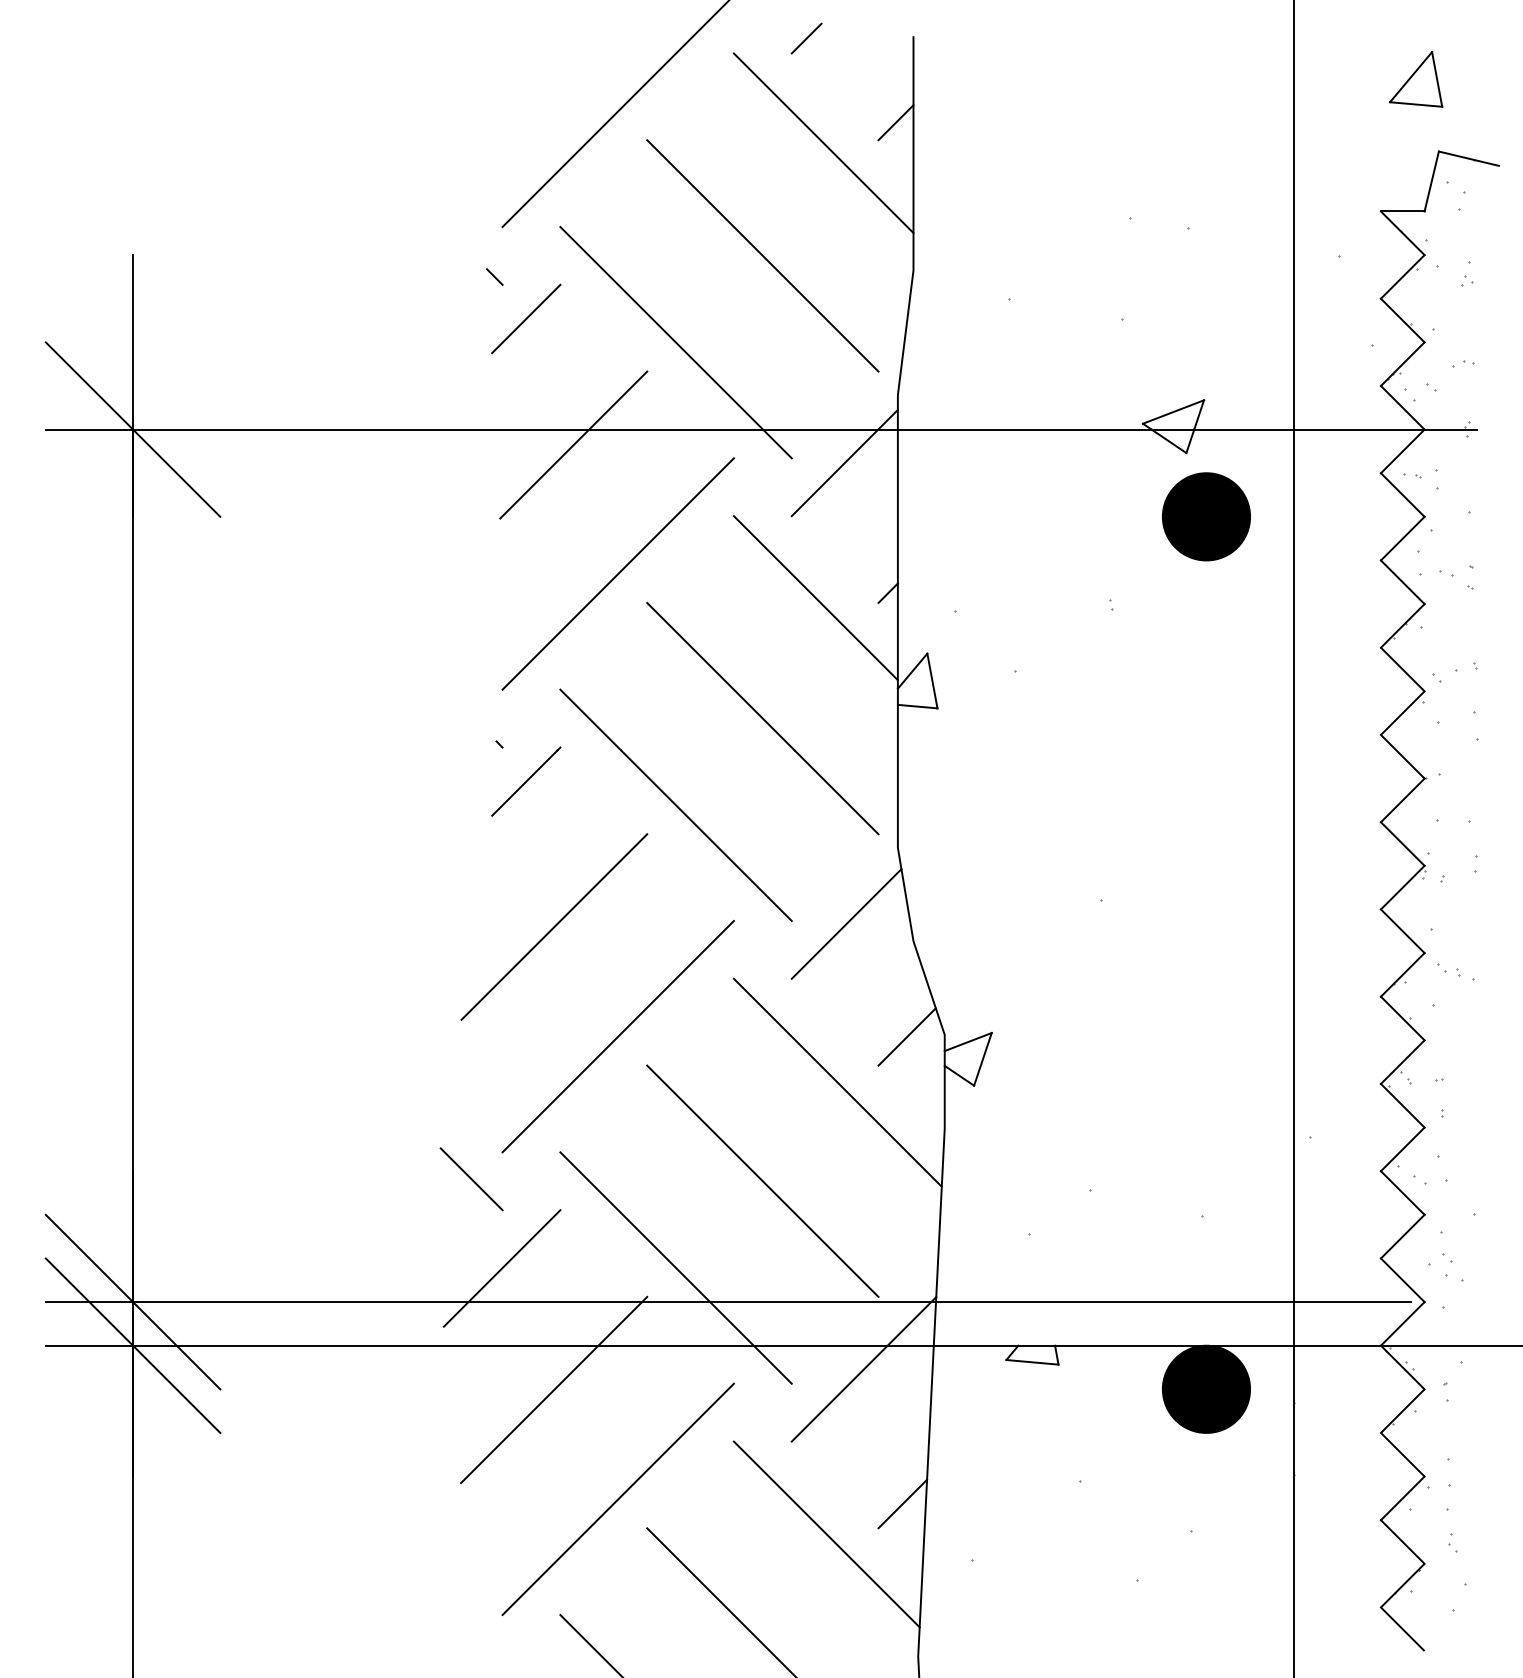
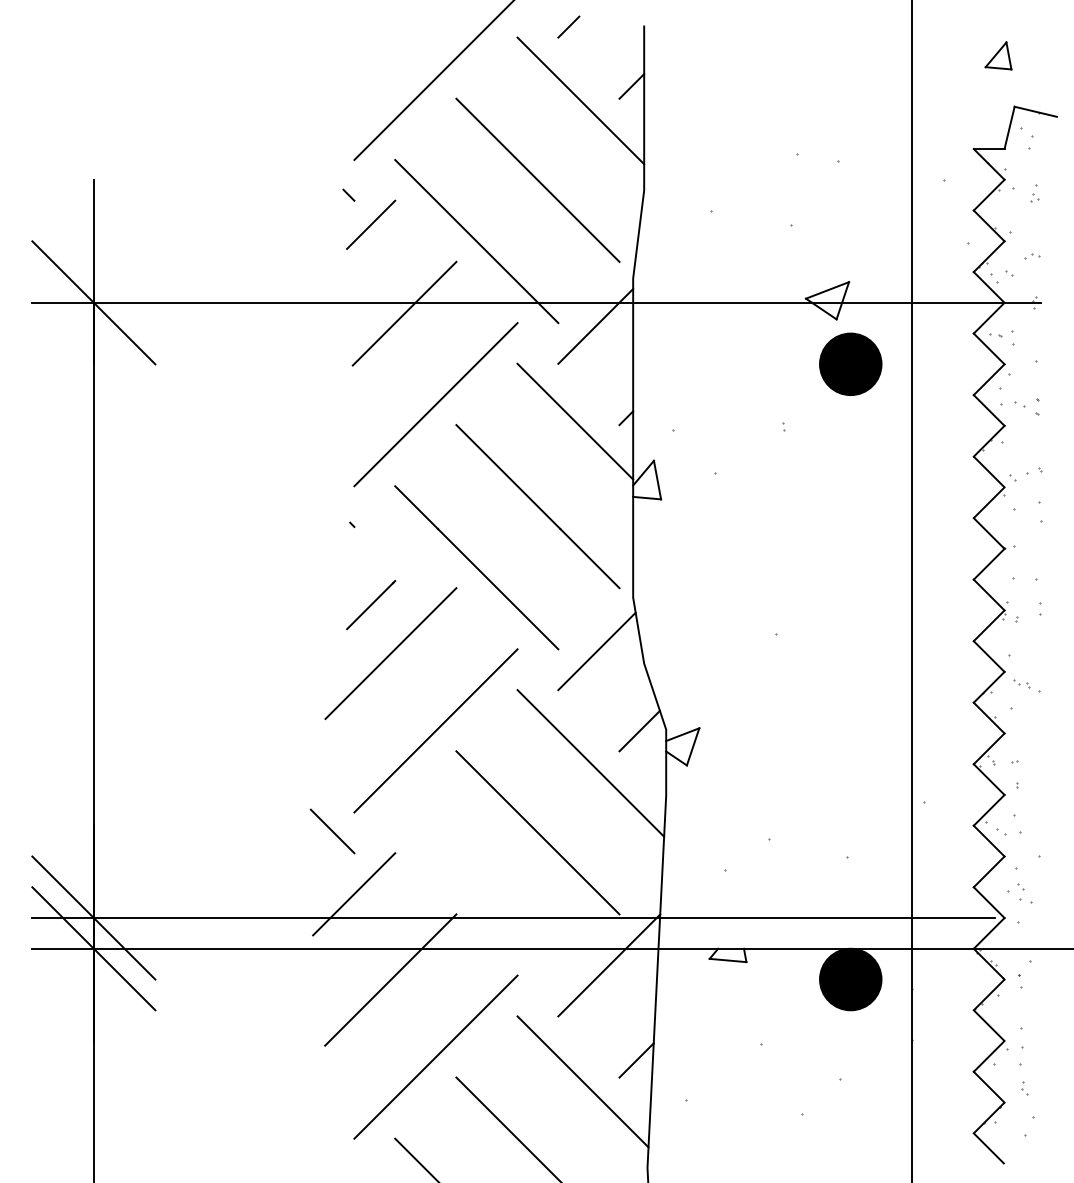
part: (1415, 78) -> (998, 55), size x0.7
line: (526, 782) -> (371, 605), moved
line: (675, 1267) -> (476, 893), removed

